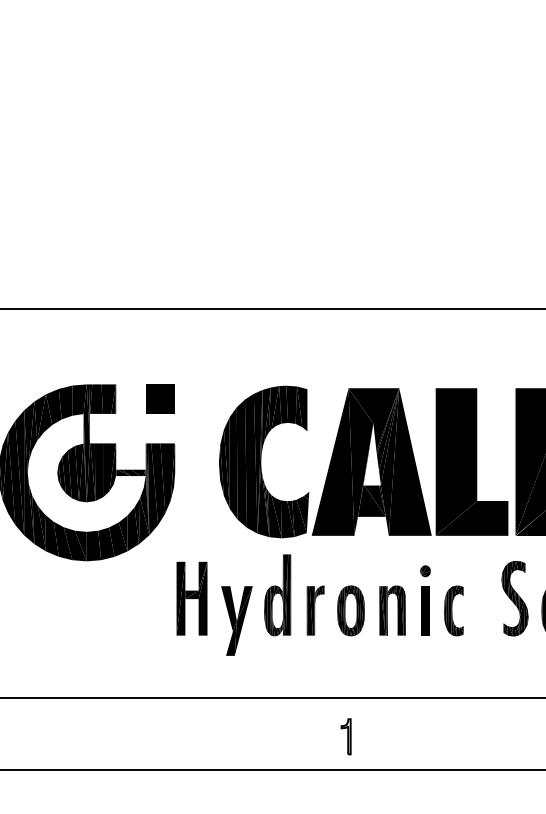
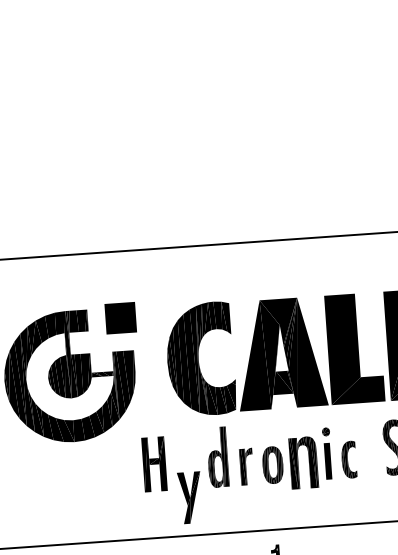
part: (160, 398) -> (120, 317), size x1.4
part: (392, 610) -> (303, 462), size x1.4
part: (236, 620) -> (189, 497), moved

